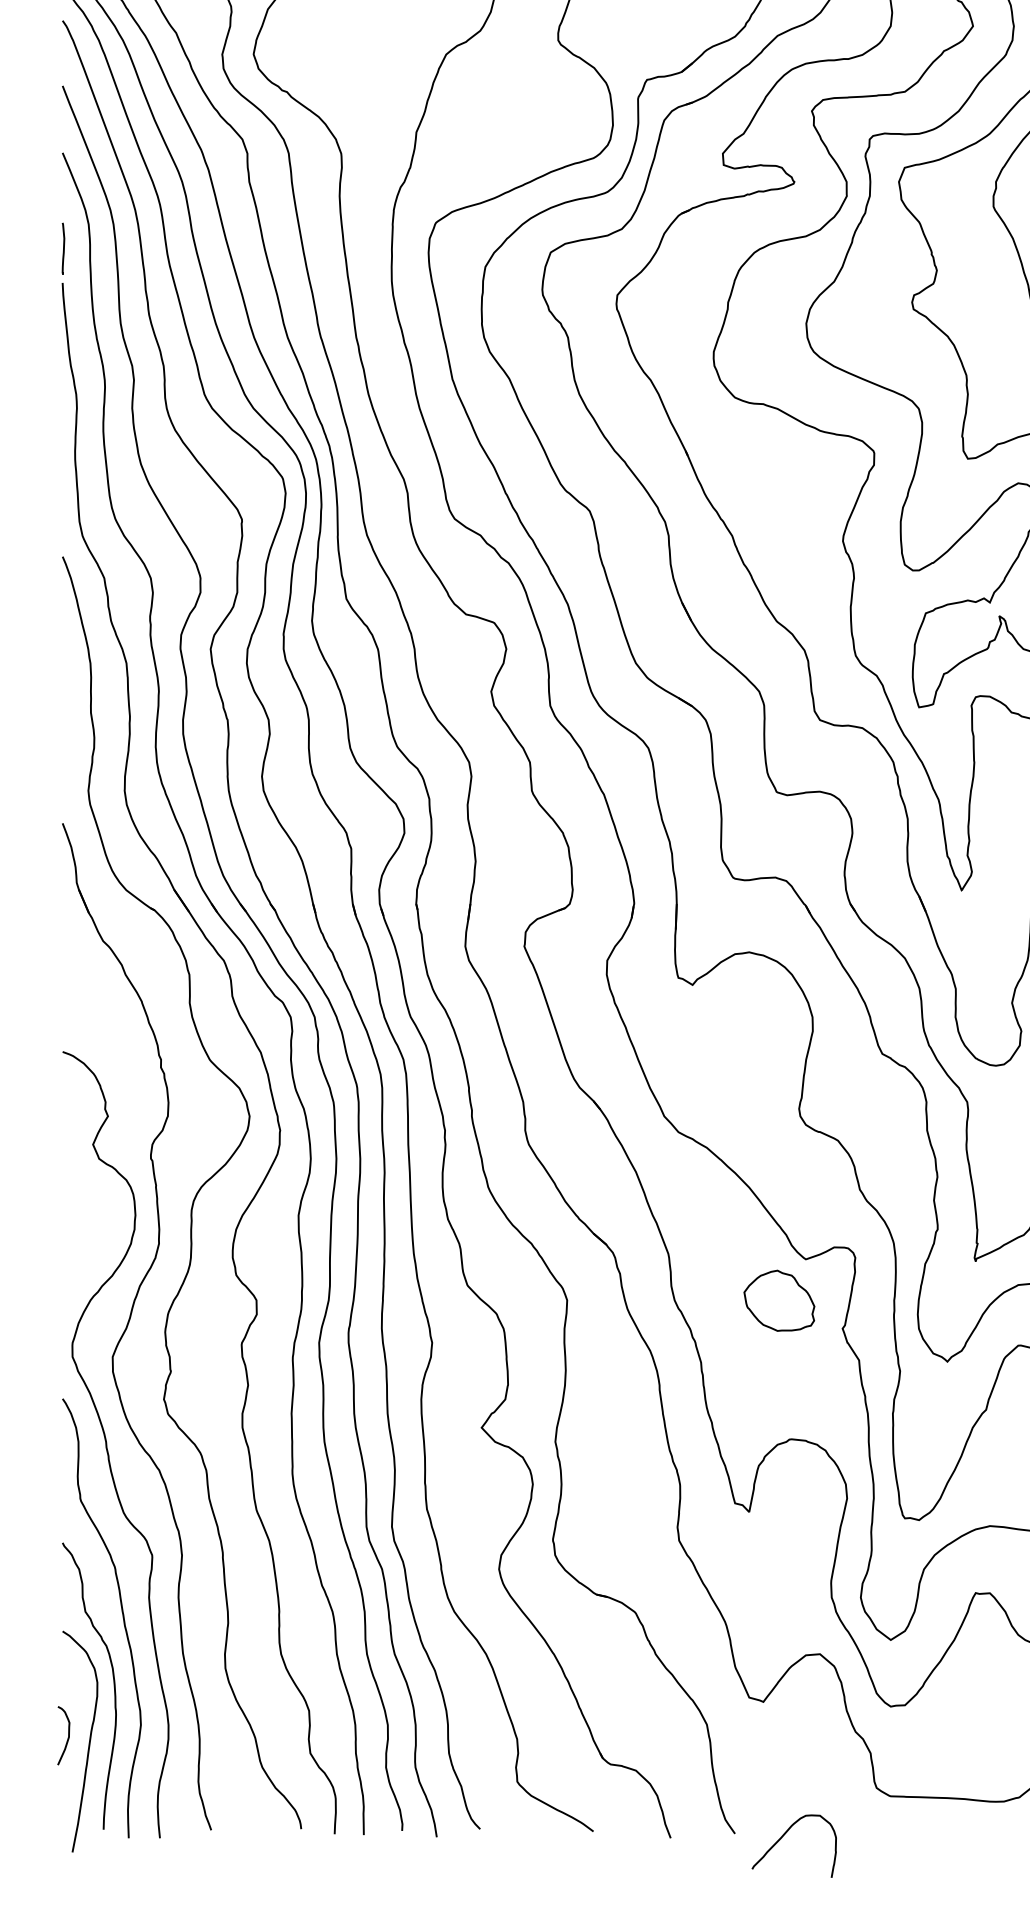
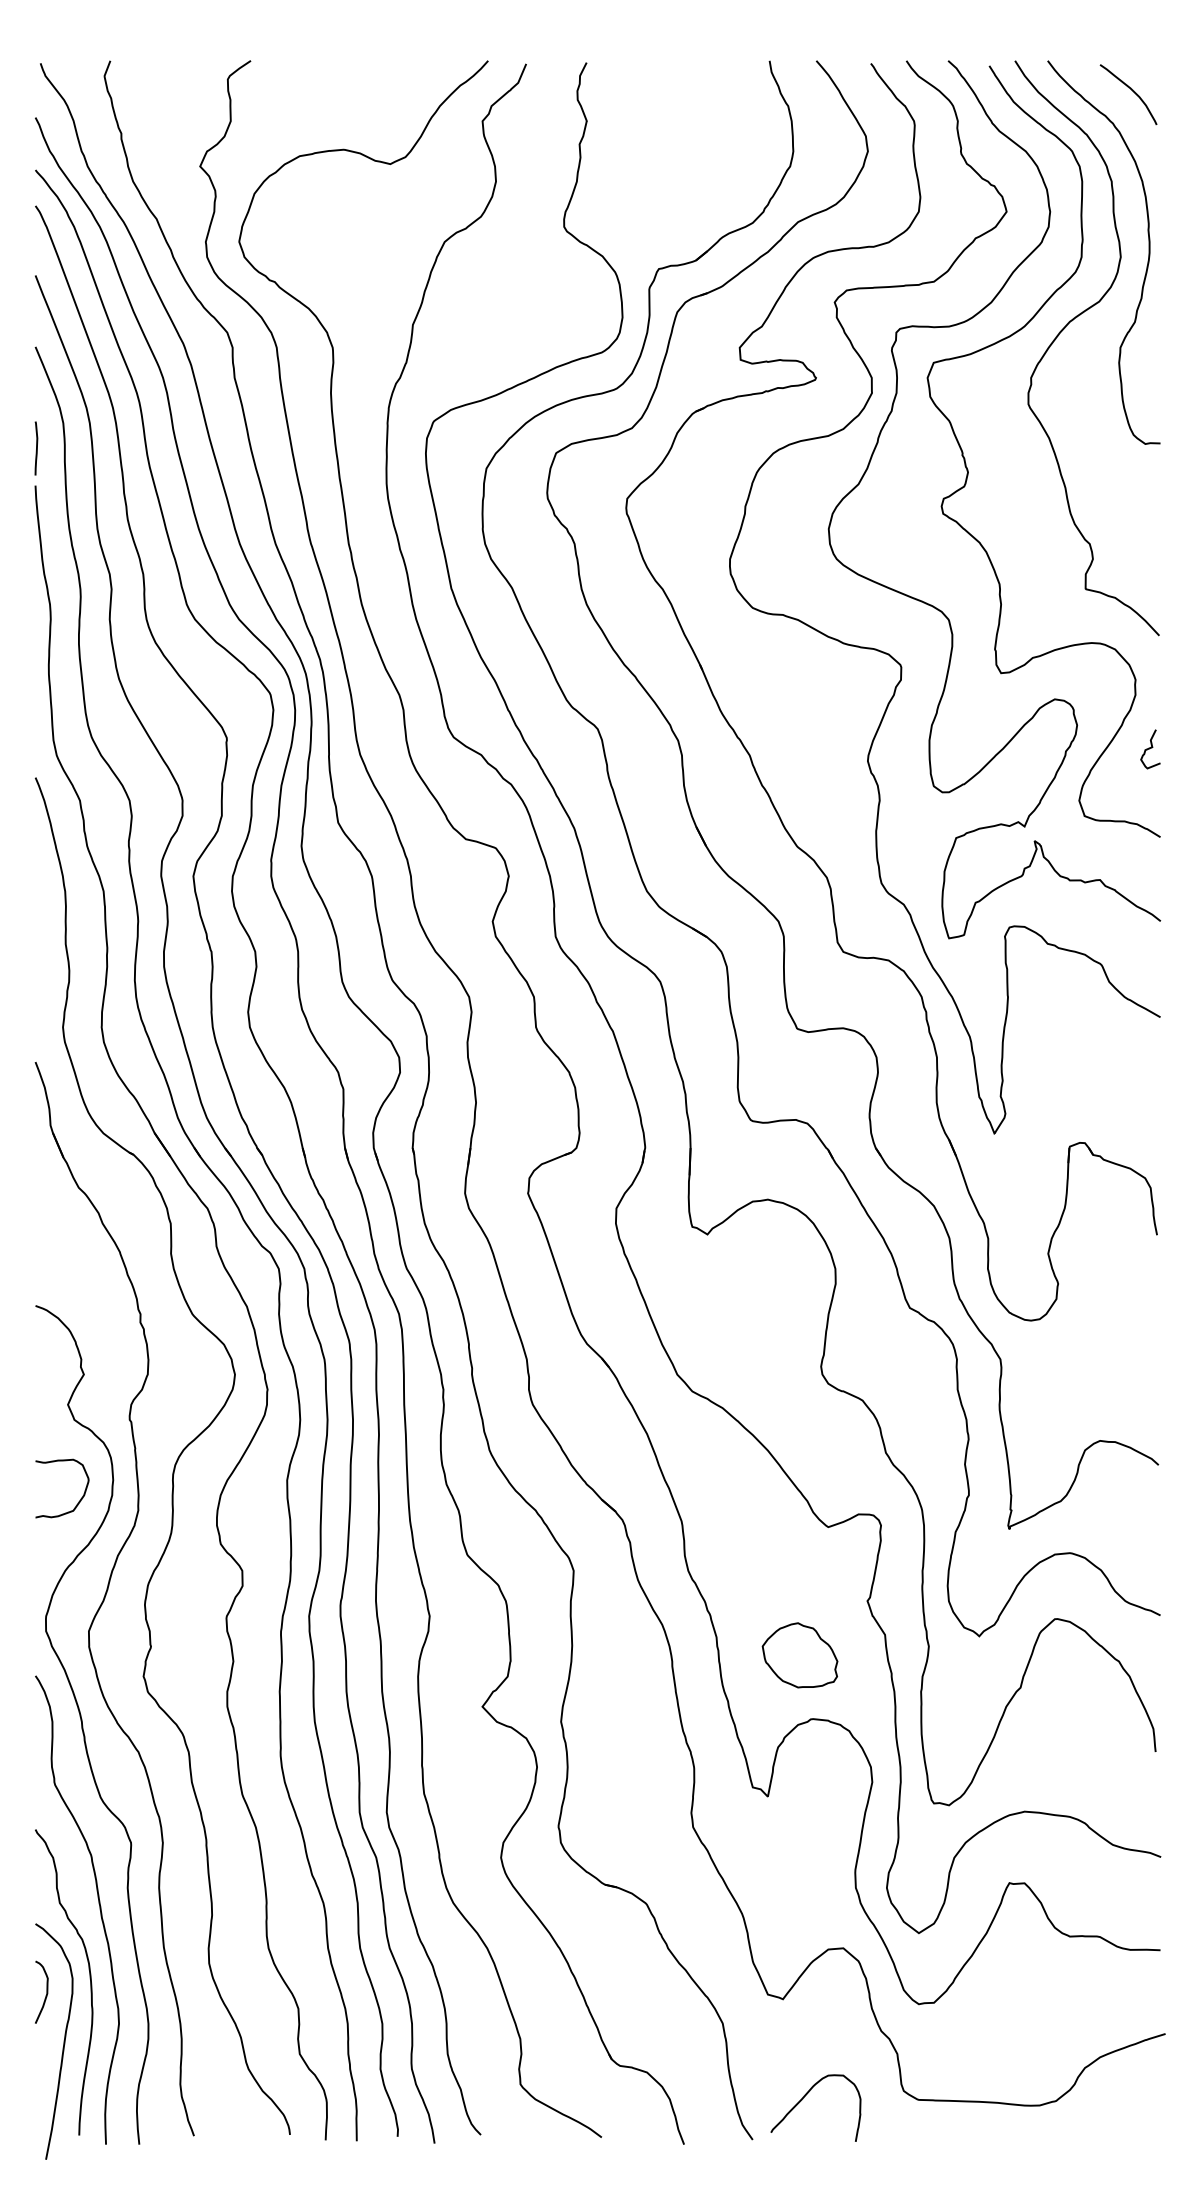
curve: (104, 1232) -> (80, 1498), added
part: (778, 1300) -> (799, 1655), moved
curve: (68, 1735) -> (46, 1991), moved
curve: (781, 1839) -> (802, 2100), moved

